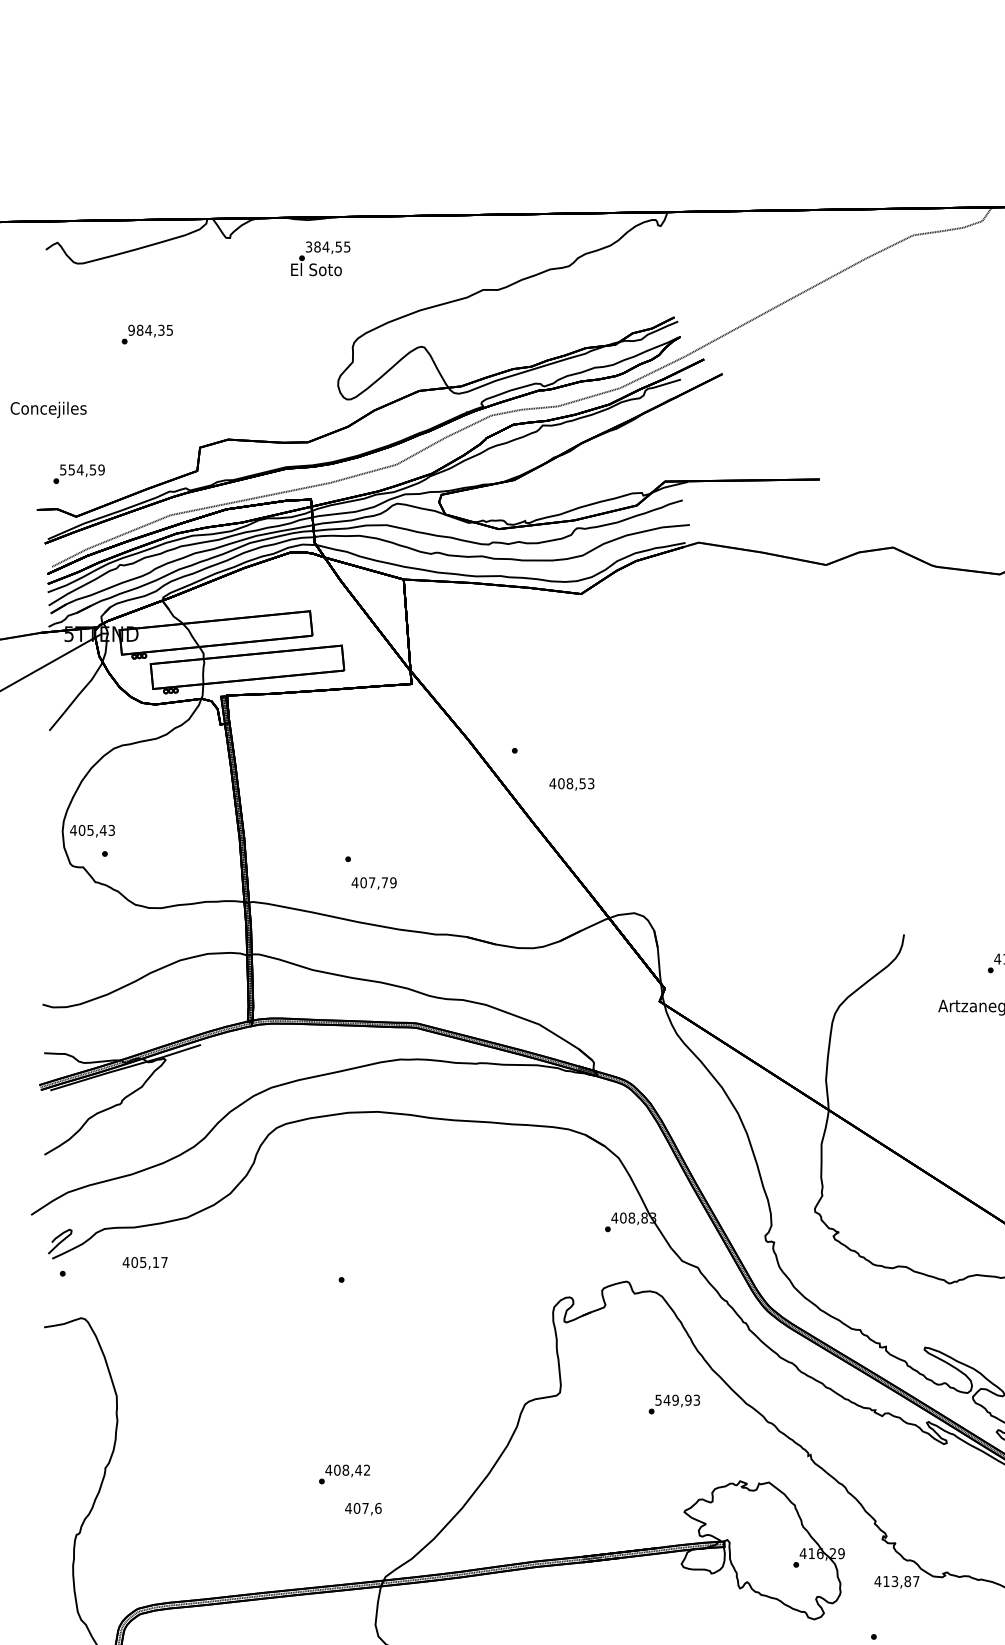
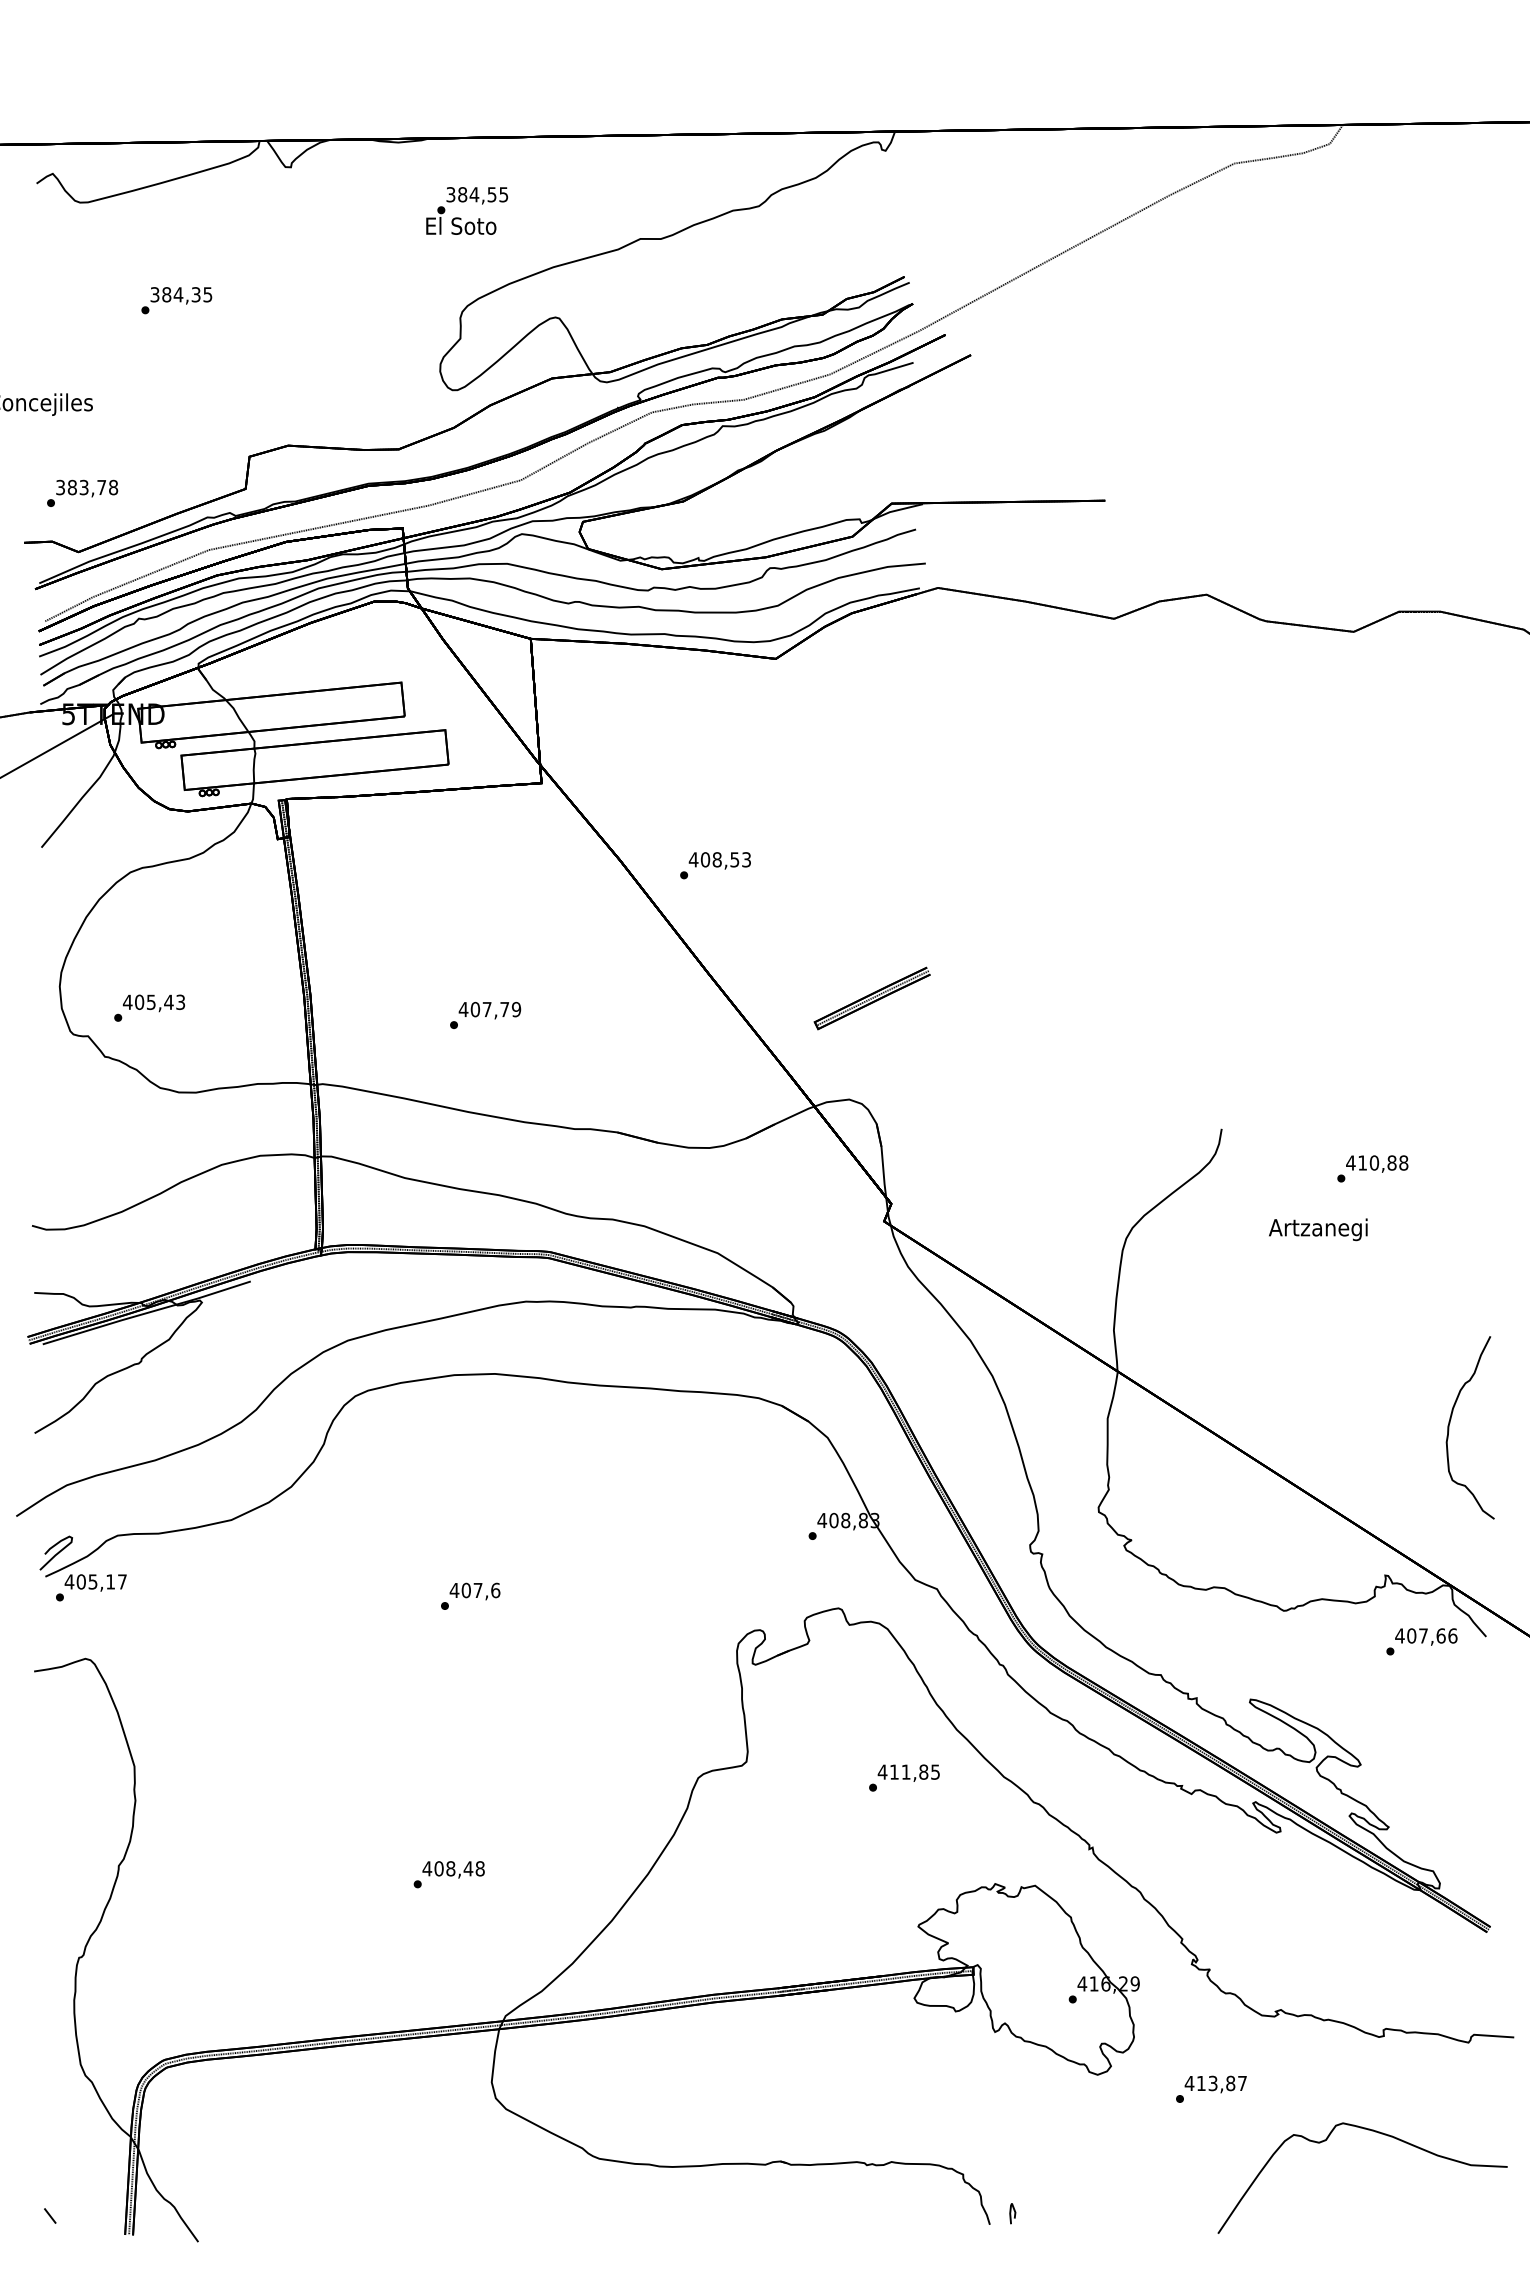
text: (320, 258) -> (467, 210), moved
text: (131, 330) -> (154, 294), 984,35 -> 384,35
text: (82, 469) -> (87, 487), 554,59 -> 383,78
text: (571, 784) -> (719, 860), moved
text: (92, 831) -> (154, 1003), moved
part: (650, 839) -> (871, 998), added
text: (373, 883) -> (489, 1010), moved
text: (145, 1262) -> (95, 1582), moved
text: (677, 1399) -> (908, 1771), 549,93 -> 411,85
text: (366, 1470) -> (479, 1868), 408,42 -> 408,48
text: (362, 1509) -> (474, 1591), moved
text: (896, 1582) -> (1215, 2084), moved

